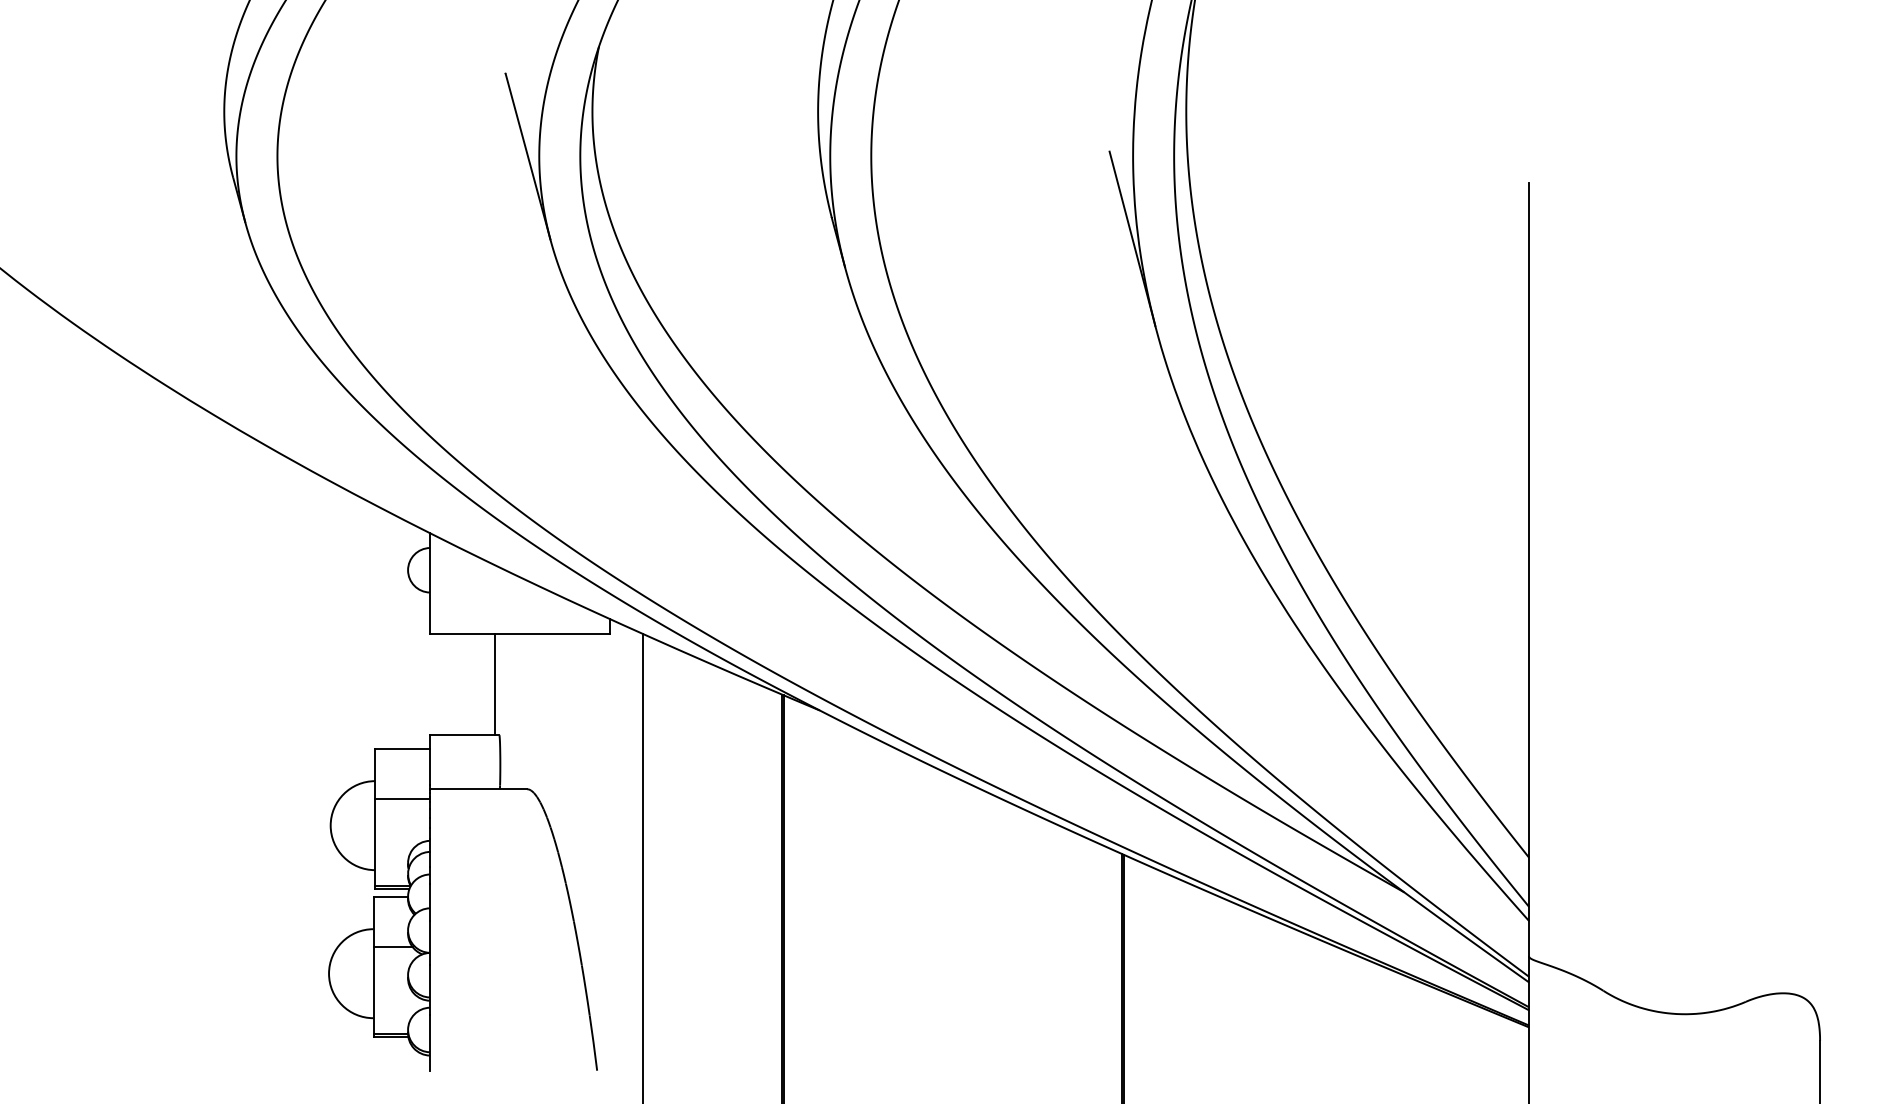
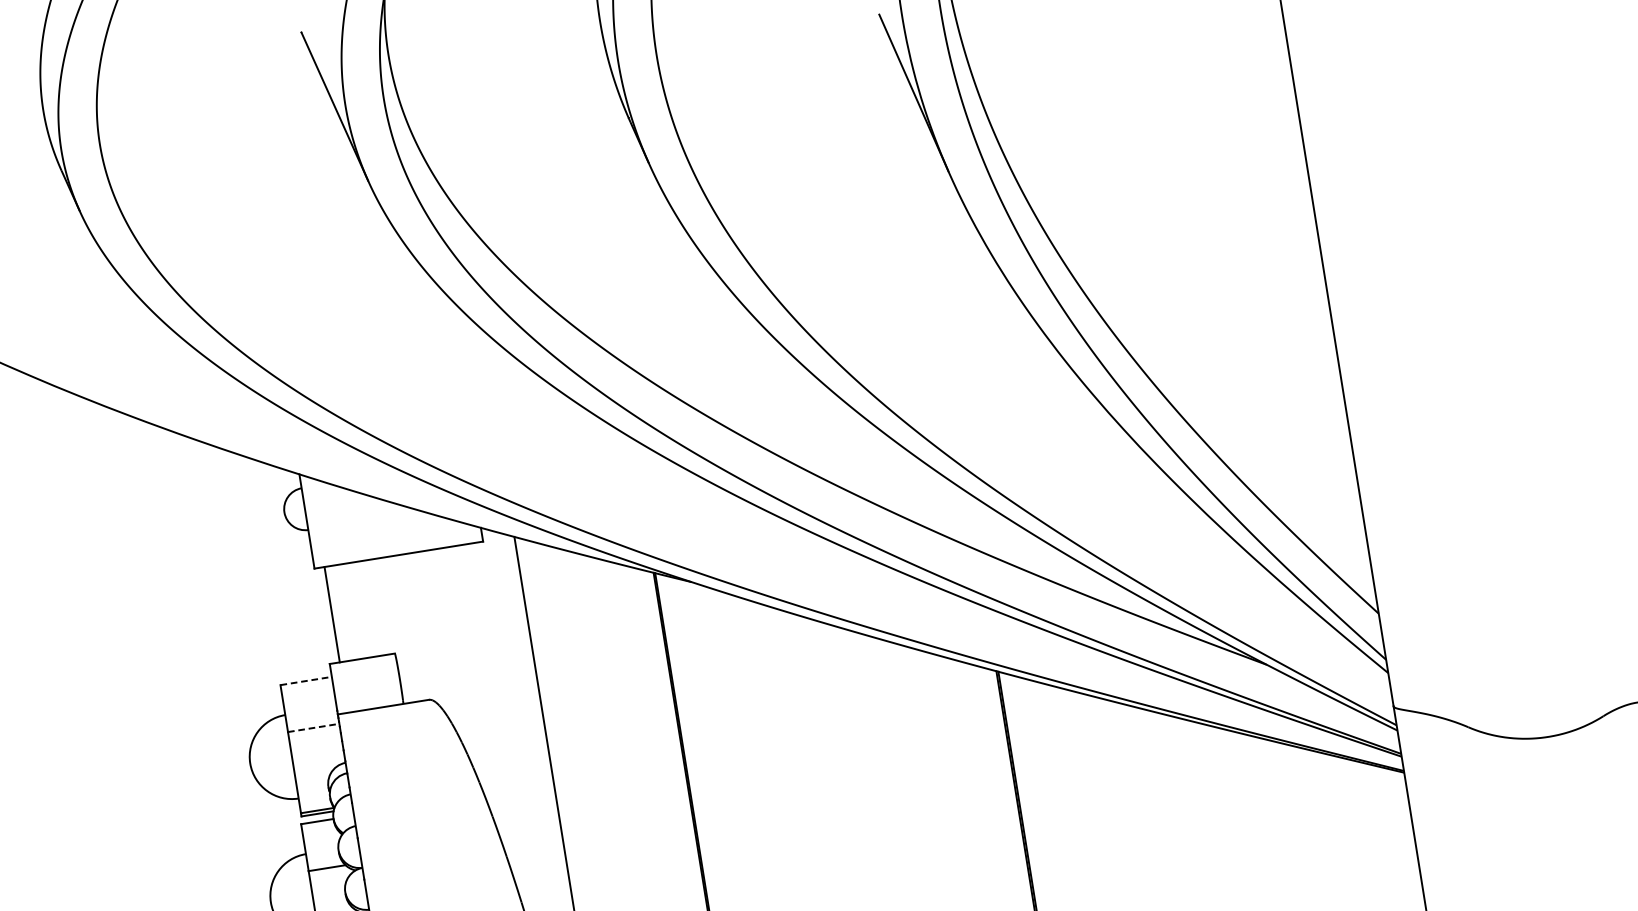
line: (494, 684) -> (332, 614), moved
line: (403, 749) -> (307, 681), solid -> dashed
line: (403, 799) -> (314, 728), solid -> dashed

